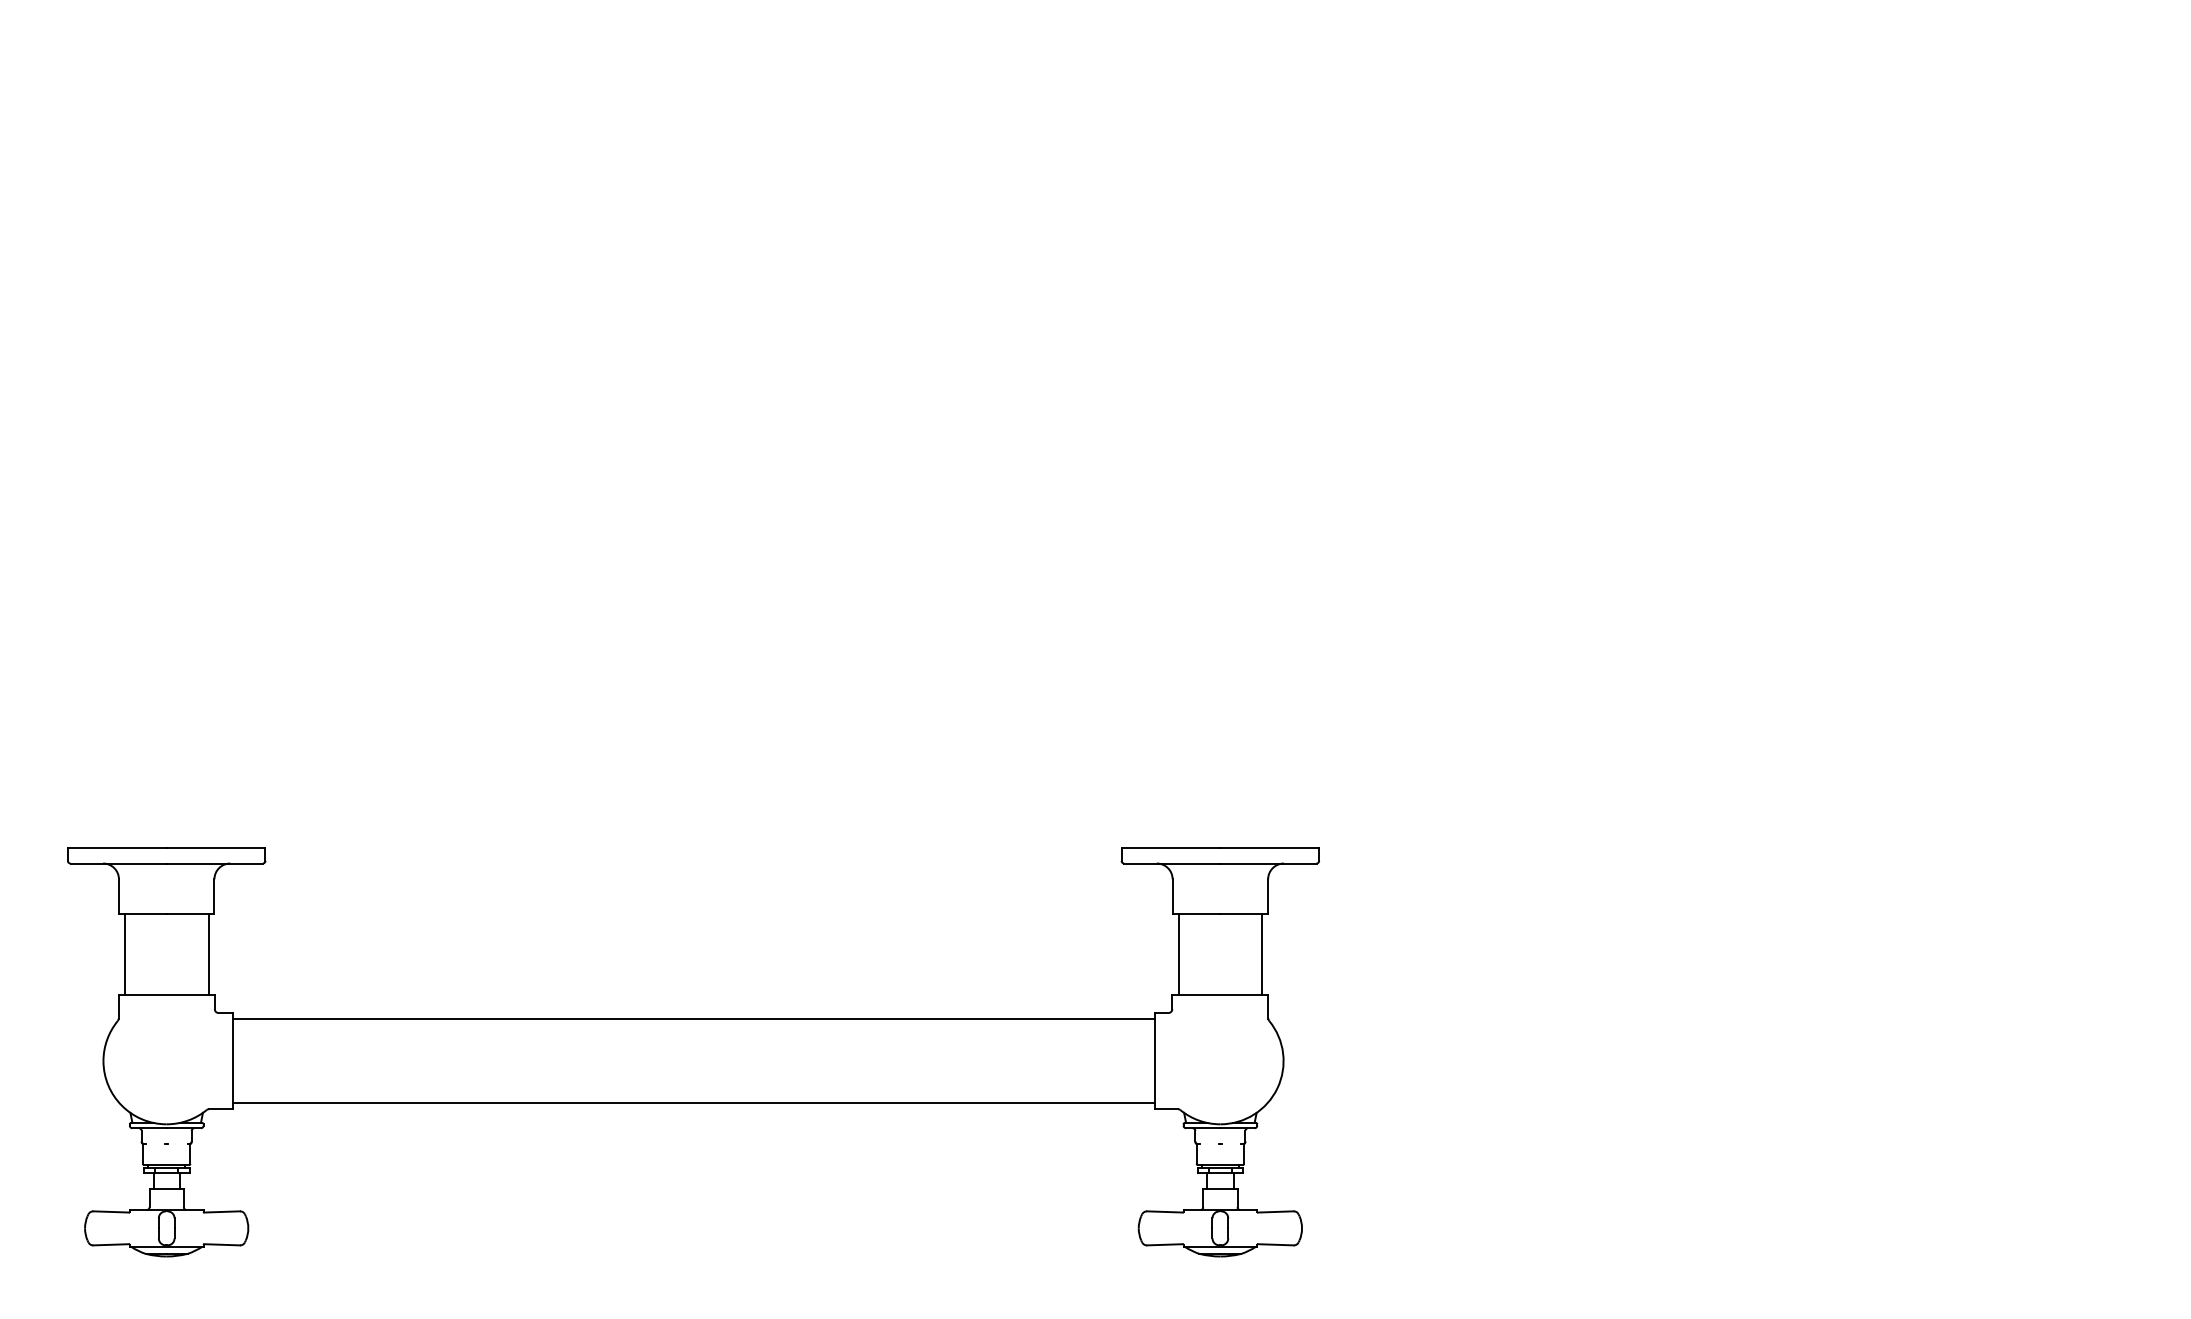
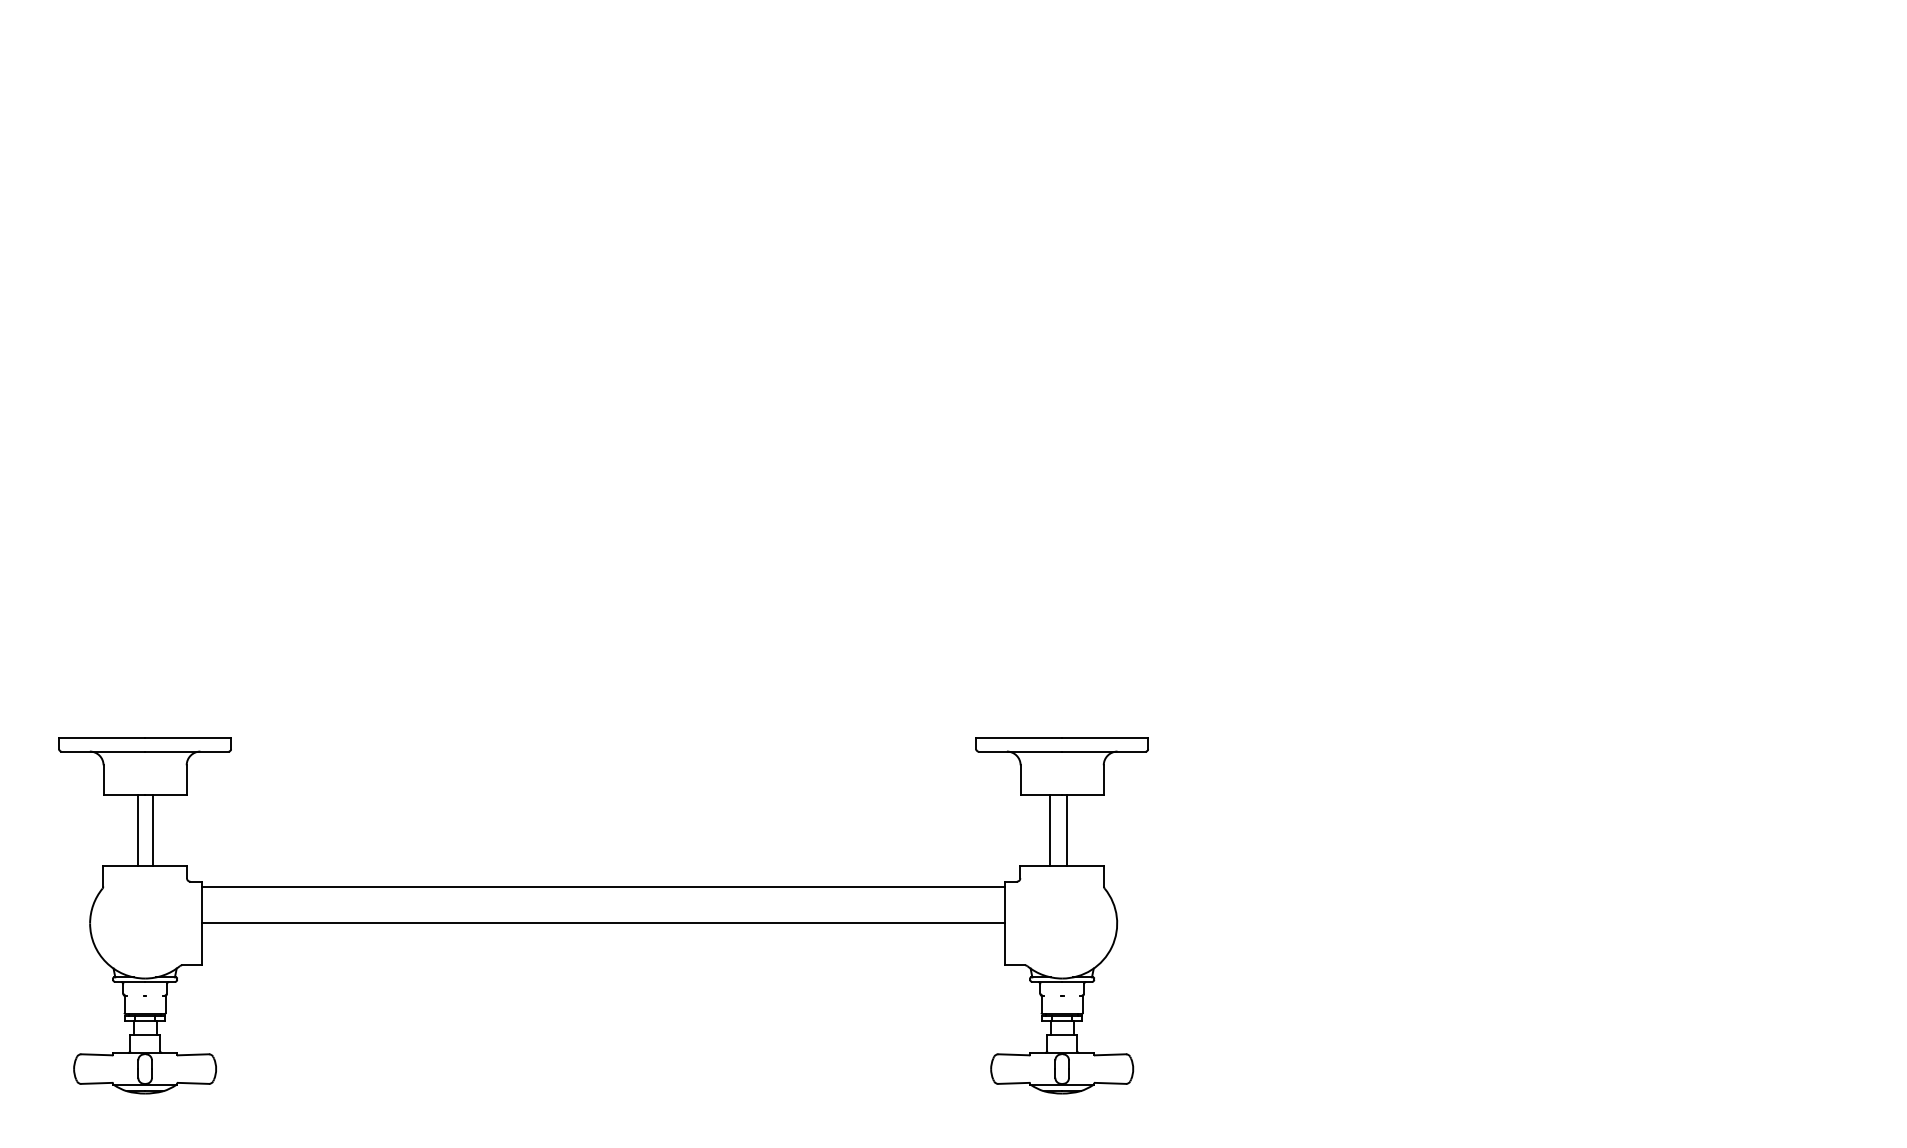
line: (124, 954) -> (152, 830), moved
line: (208, 954) -> (137, 830), moved
line: (1178, 954) -> (1066, 830), moved
line: (1262, 954) -> (1049, 830), moved
line: (693, 1102) -> (603, 922), moved

